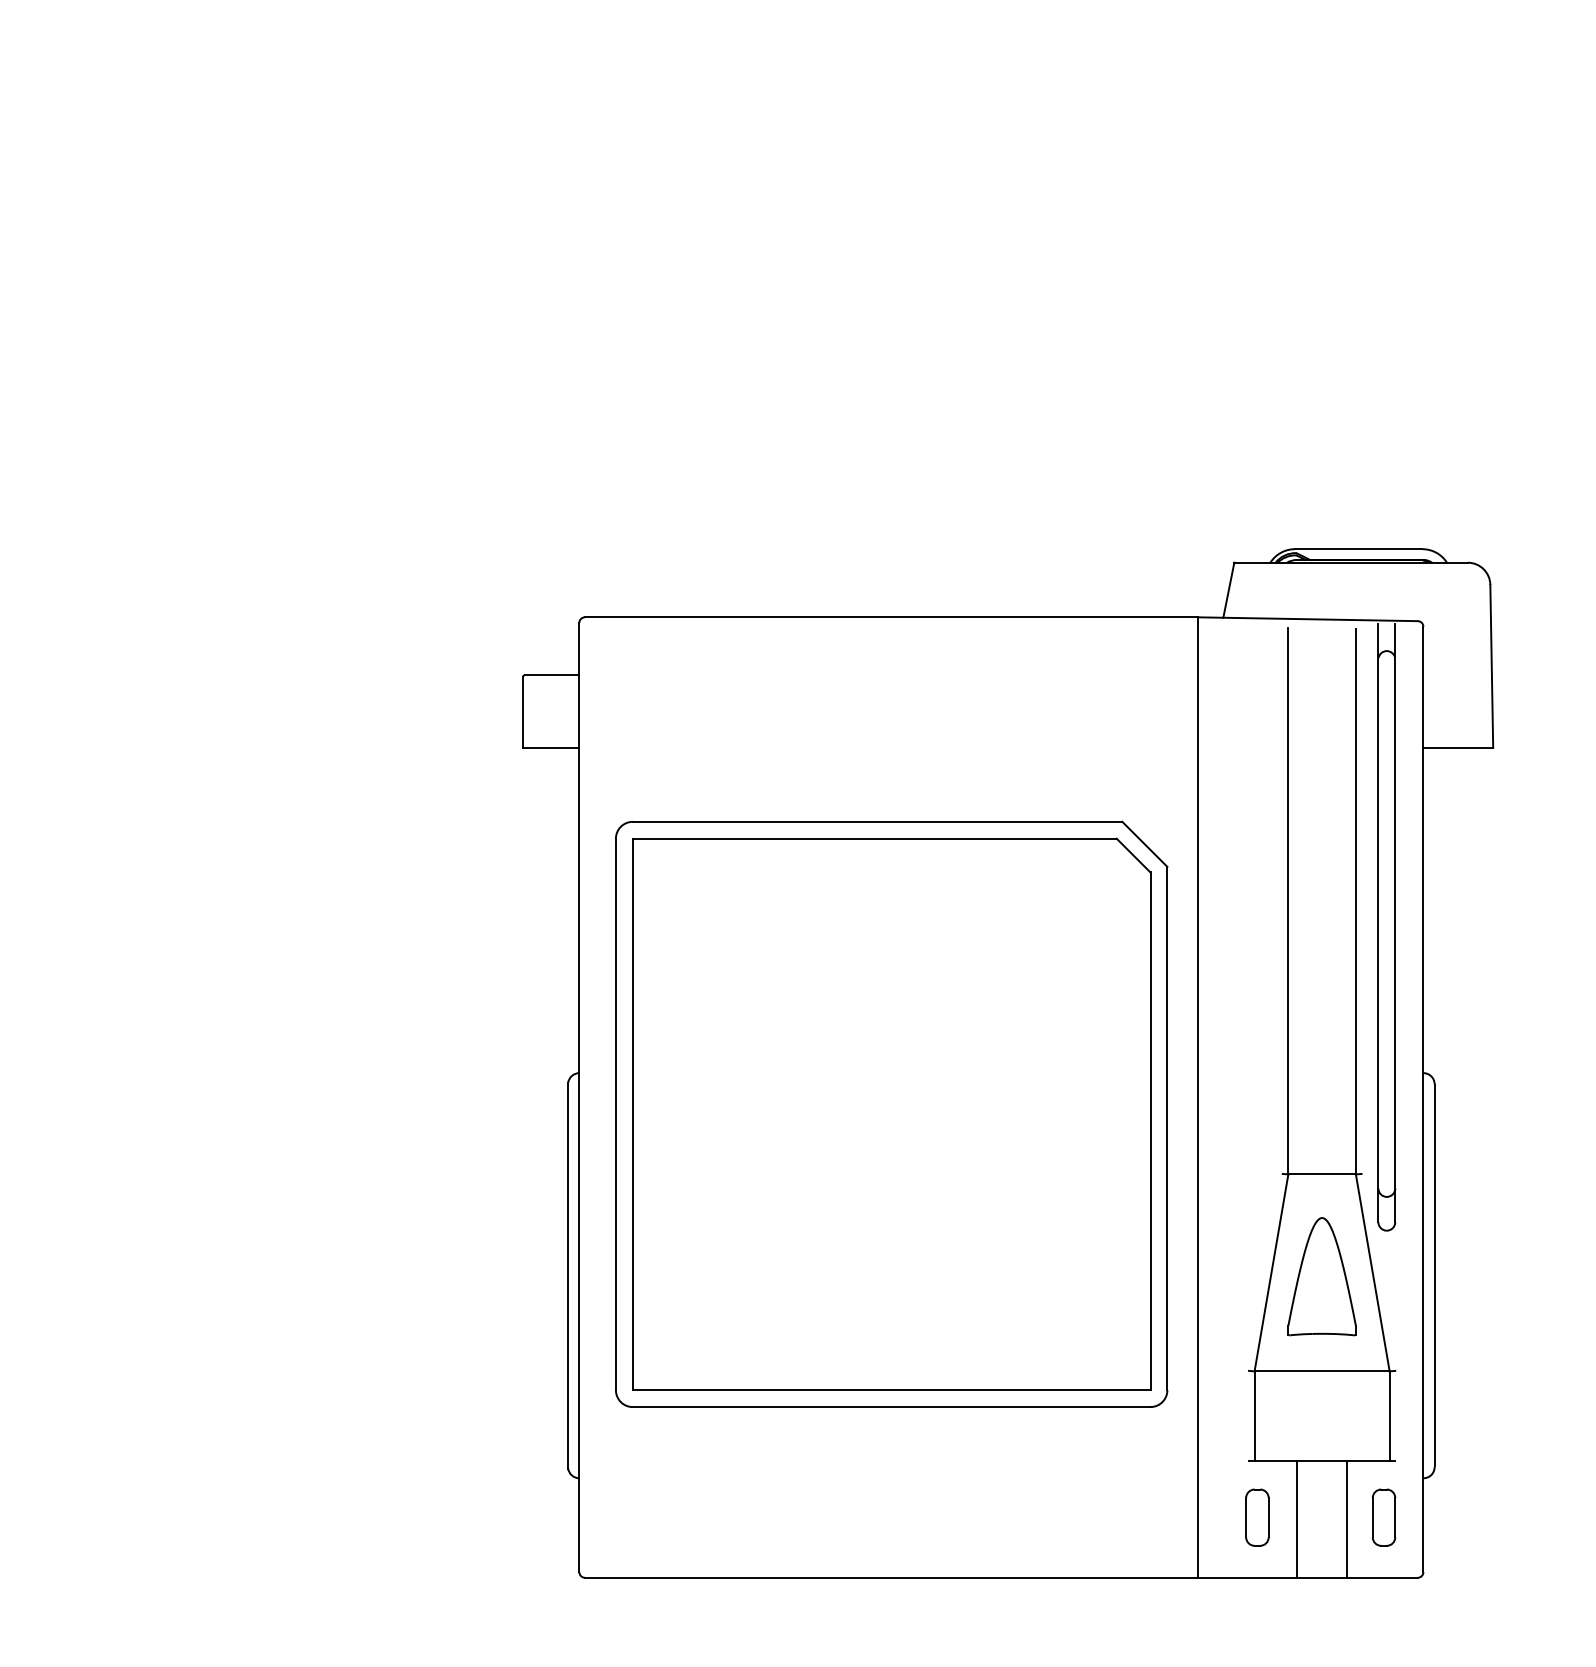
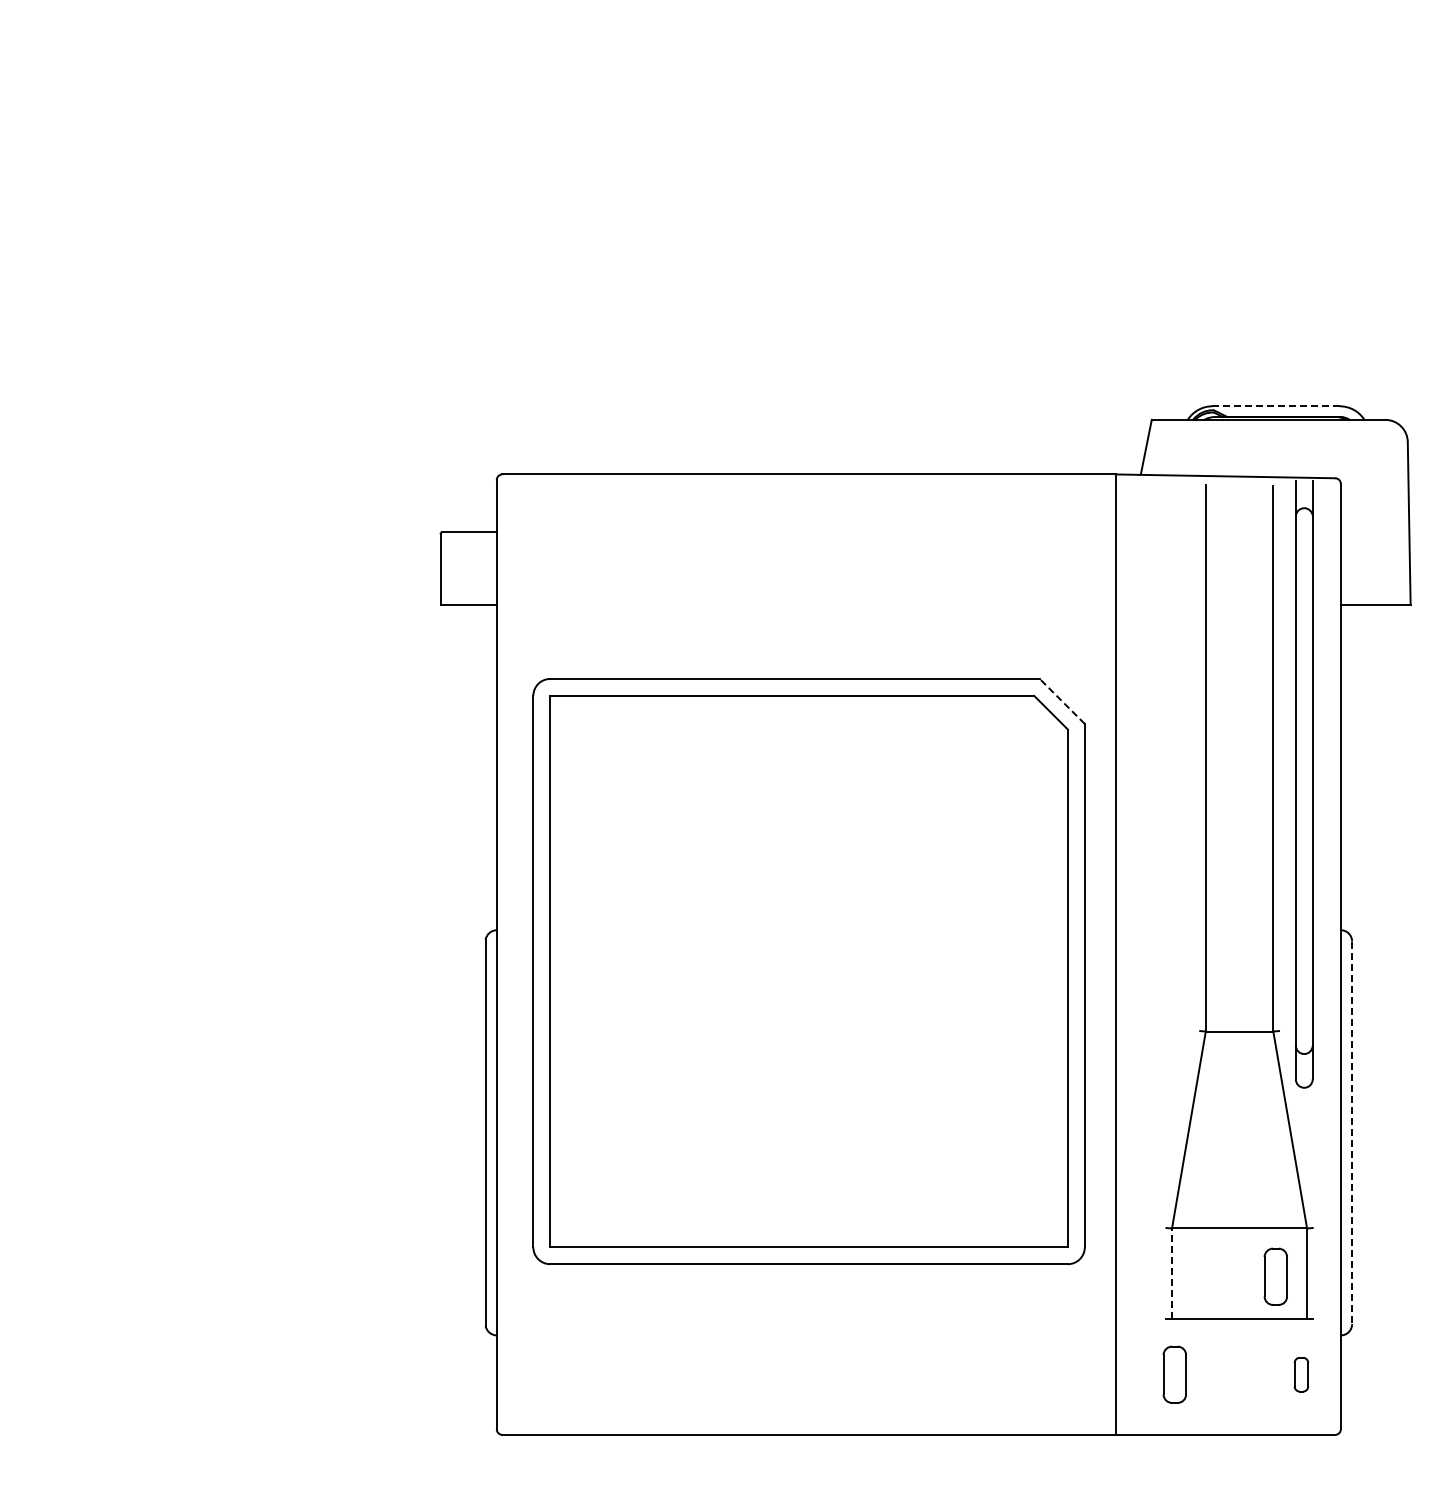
line: (1358, 549) -> (1275, 406), solid -> dashed
line: (1144, 844) -> (1061, 701), solid -> dashed
line: (1434, 1275) -> (1351, 1132), solid -> dashed
part: (1321, 1276) -> (1238, 1133), removed
line: (1254, 1415) -> (1171, 1272), solid -> dashed
part: (1358, 1419) -> (1275, 1276), added
part: (1383, 1517) -> (1300, 1374), size x0.6
line: (1296, 1519) -> (1213, 1376), removed
line: (1347, 1519) -> (1264, 1376), removed

